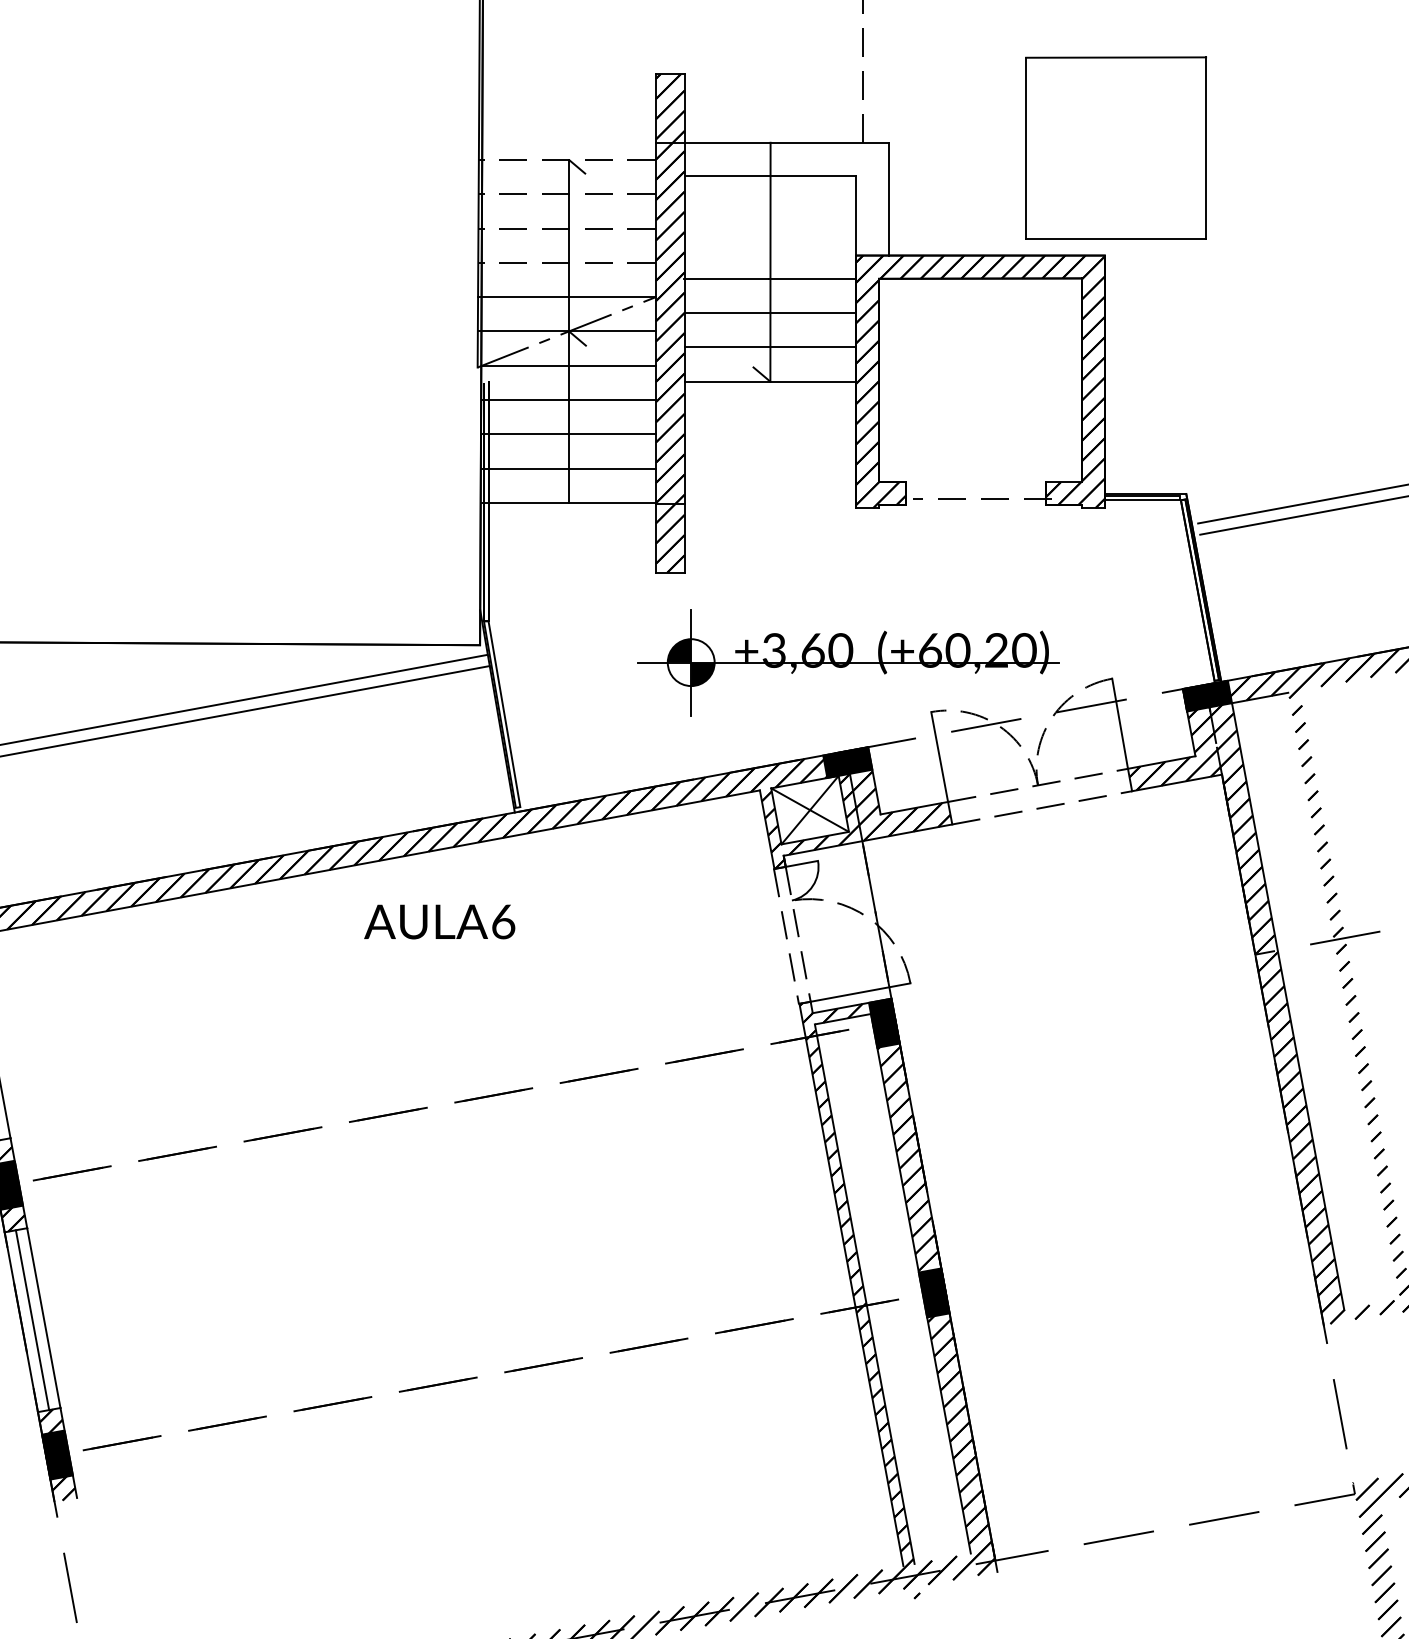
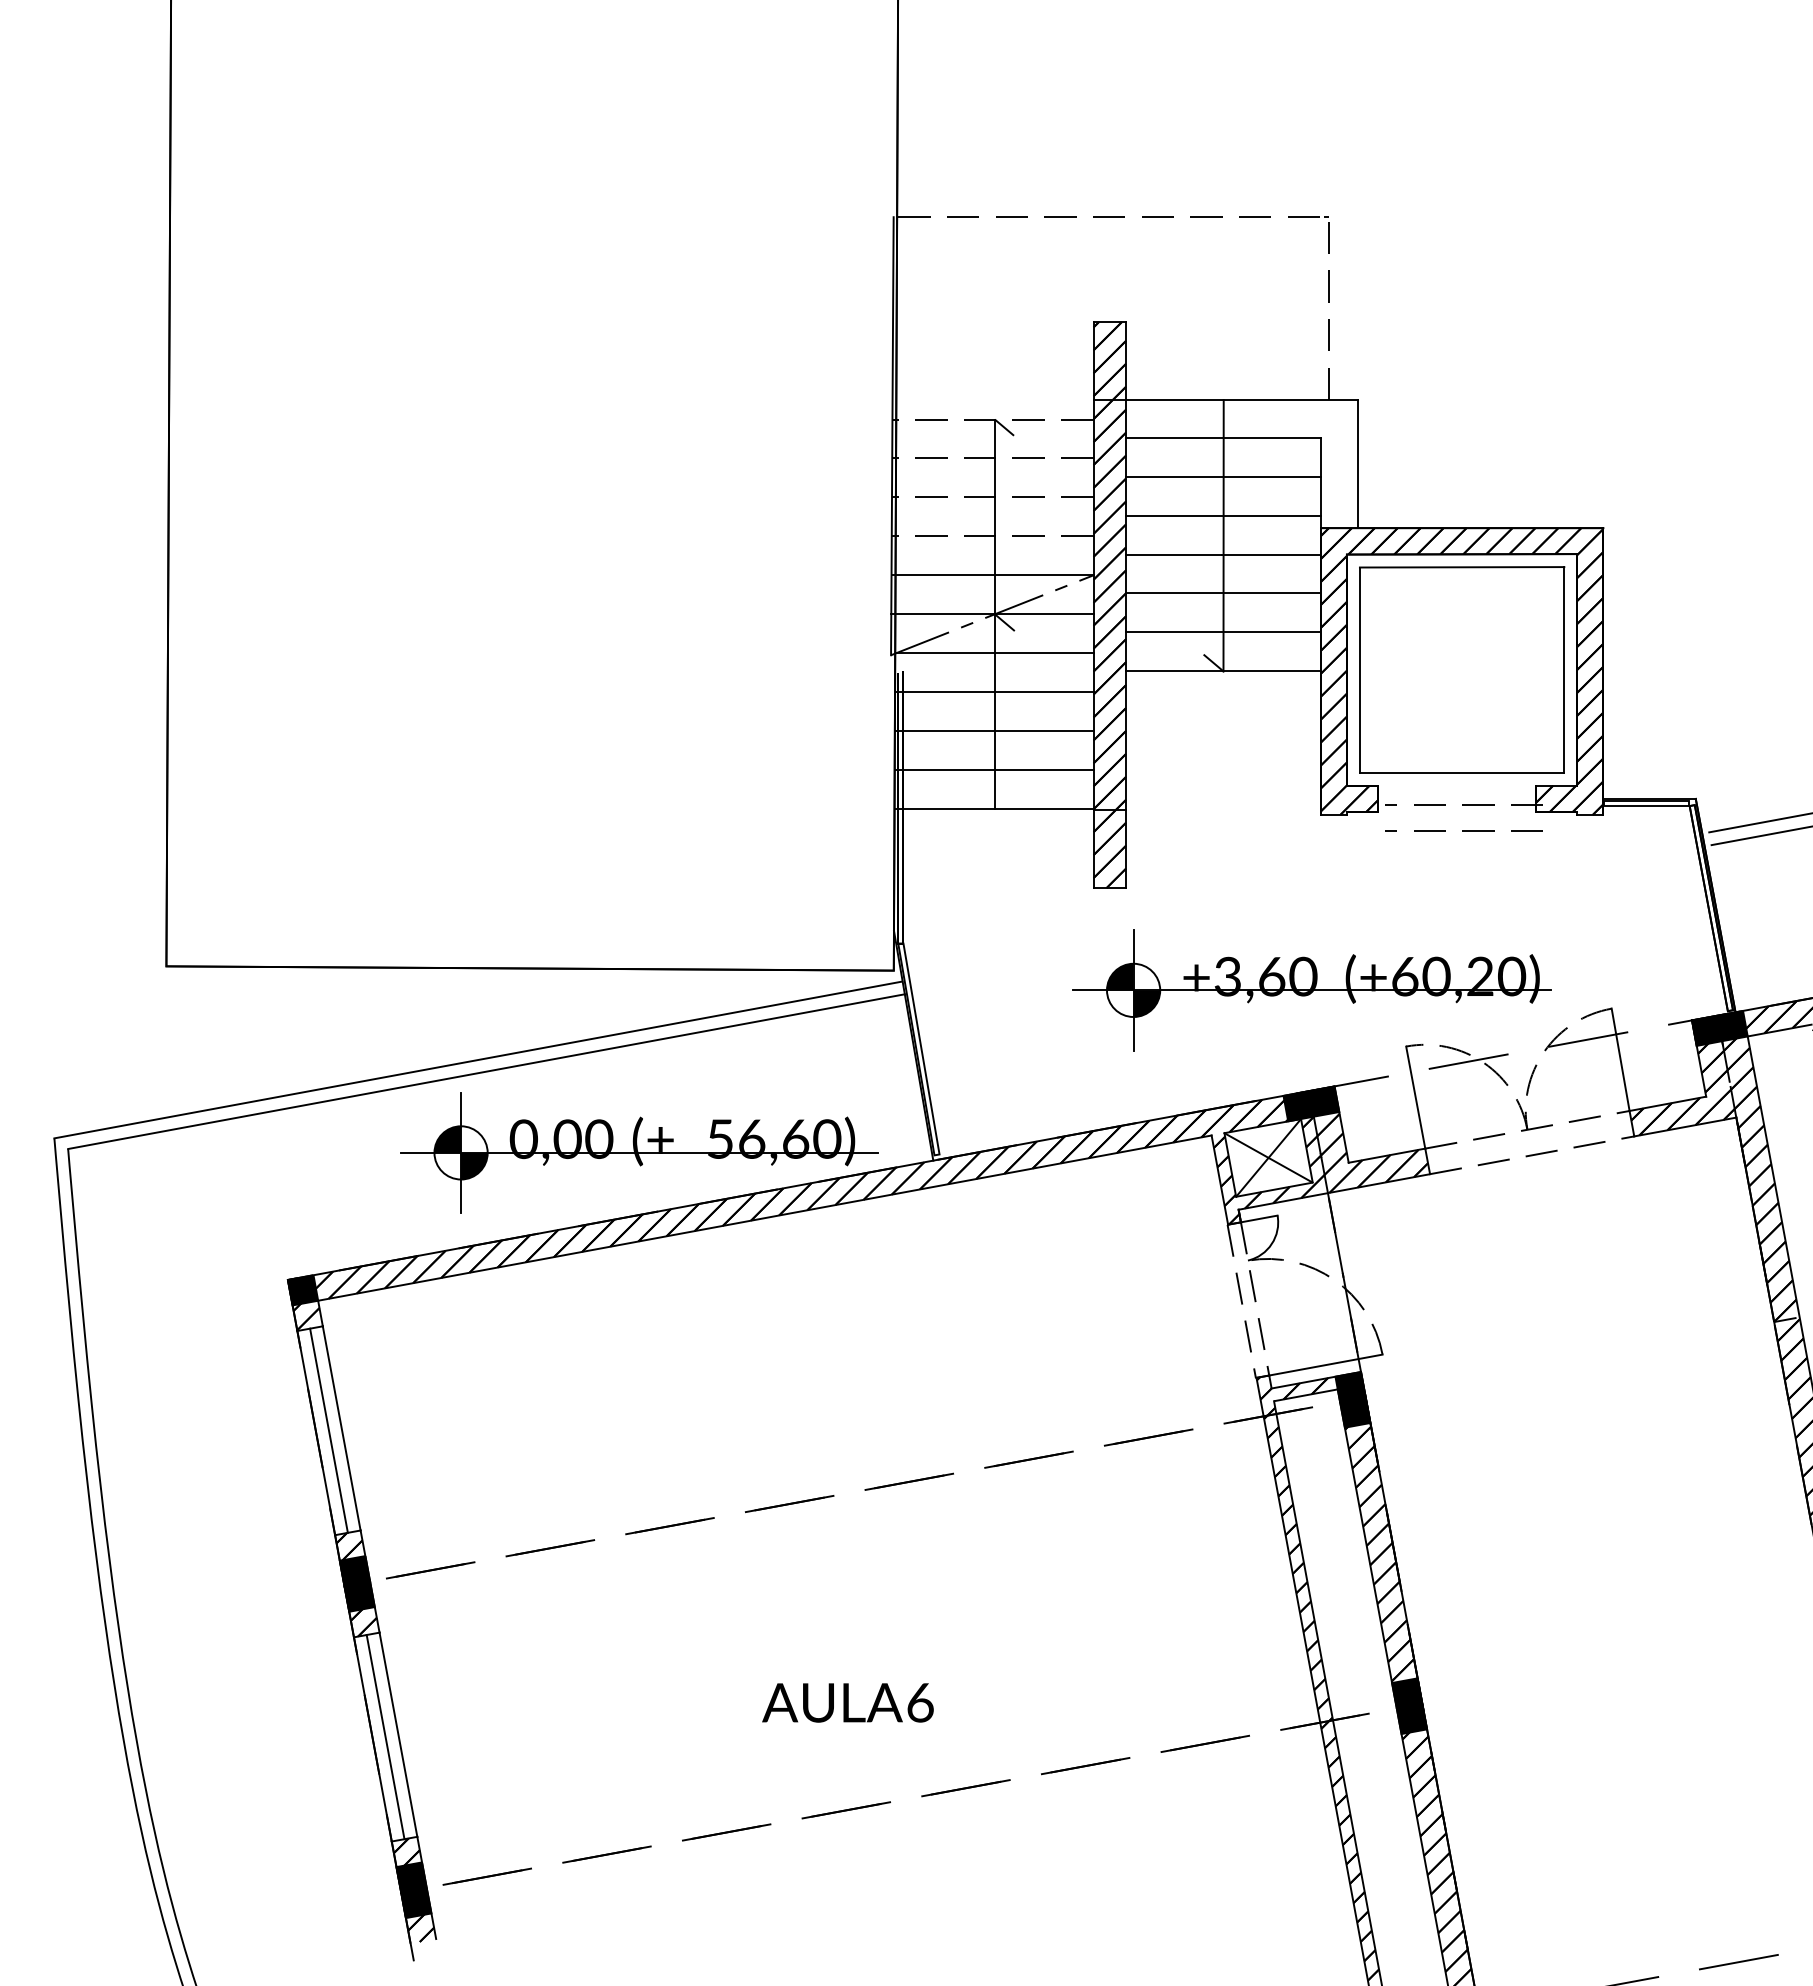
part: (1116, 147) -> (1462, 669), moved
line: (770, 210) -> (1223, 476), added
line: (770, 244) -> (1223, 515), added
line: (981, 521) -> (1463, 830), added
part: (256, 805) -> (639, 1152), added
text: (439, 921) -> (847, 1702), moved

